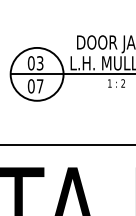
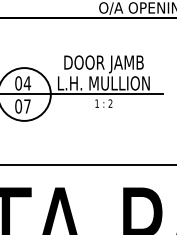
text: (40, 63) -> (27, 83), 03 -> 04

